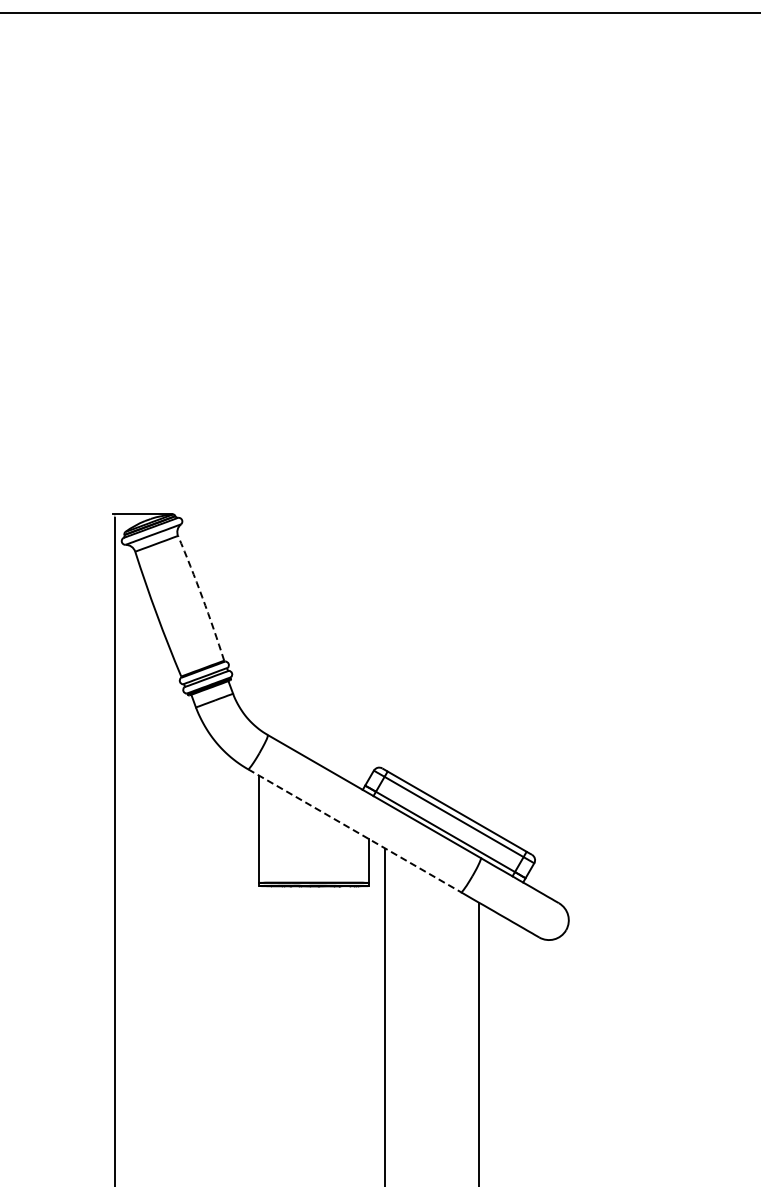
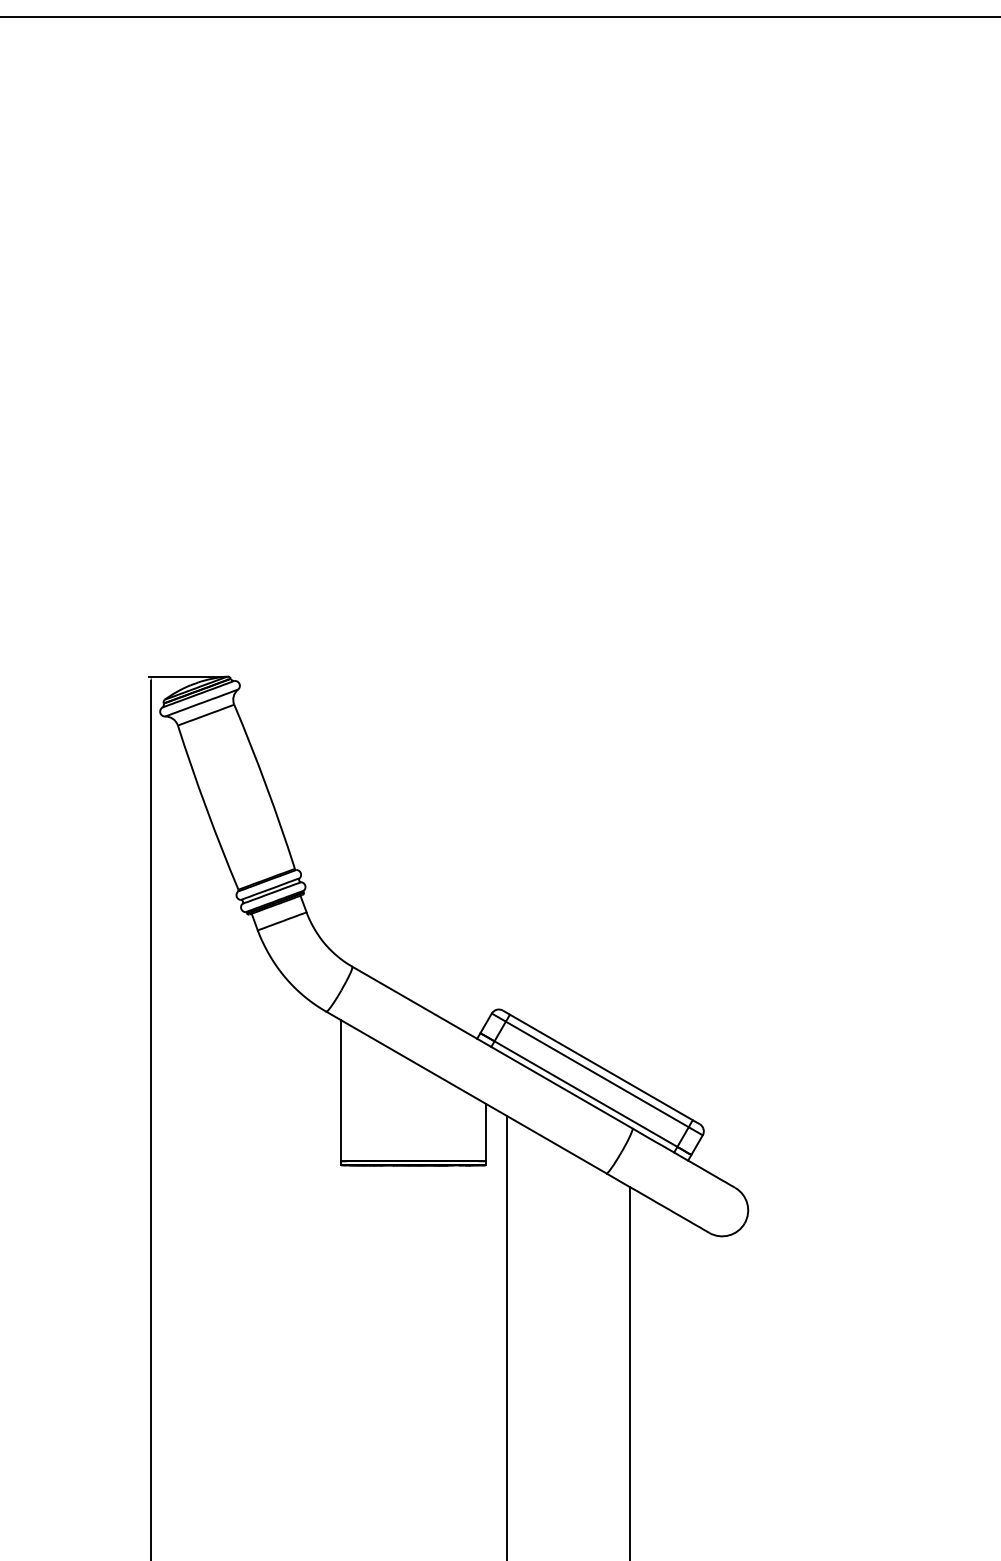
arc: (202, 597) -> (266, 785), dashed -> solid
line: (354, 830) -> (466, 1092), dashed -> solid

